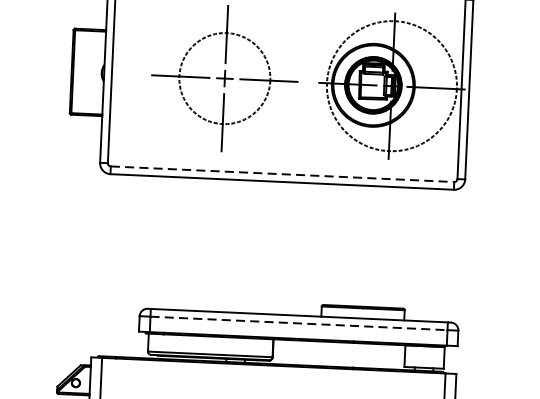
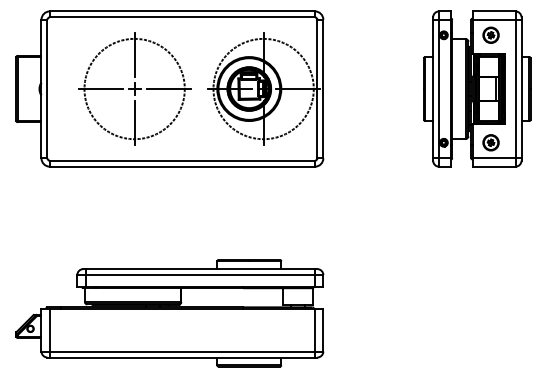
circle: (224, 77) -> (134, 88), size x1.43
line: (282, 173) -> (182, 160), dashed -> solid
line: (299, 323) -> (200, 275), dashed -> solid

